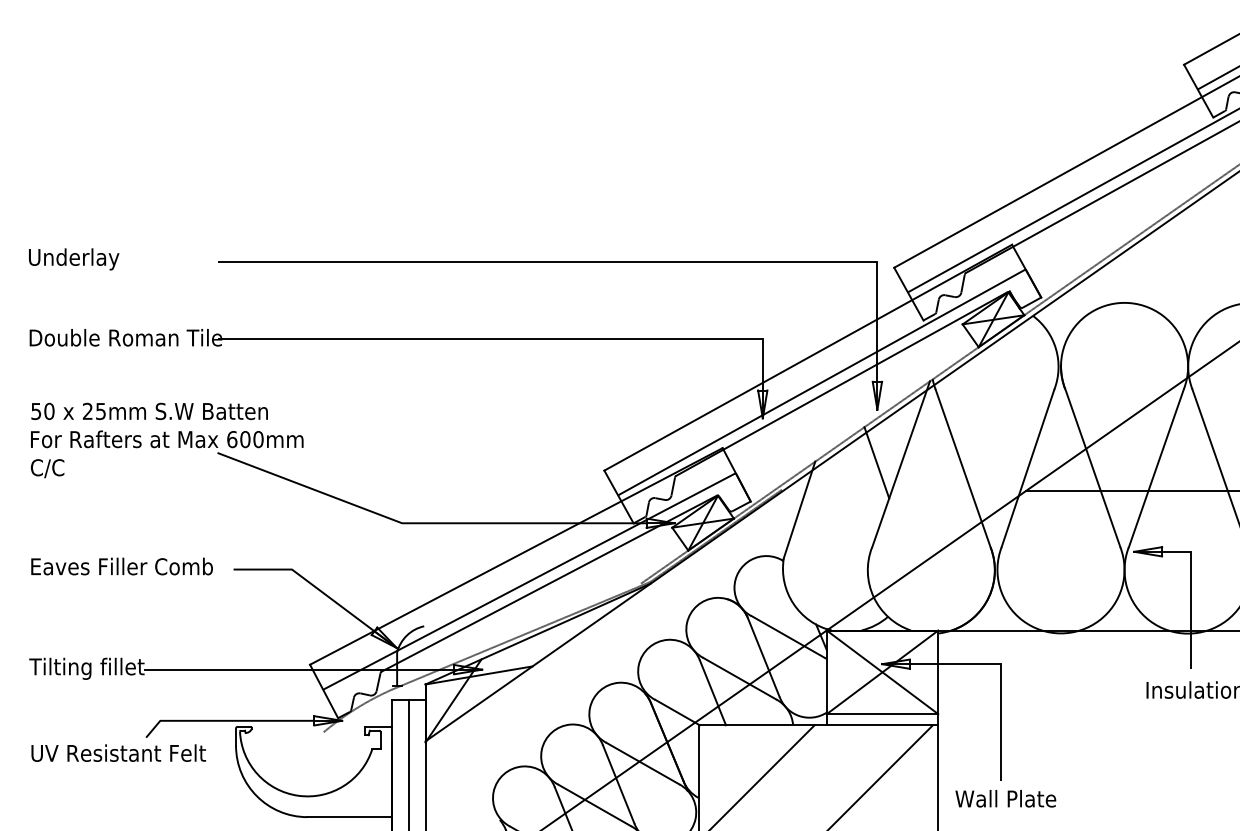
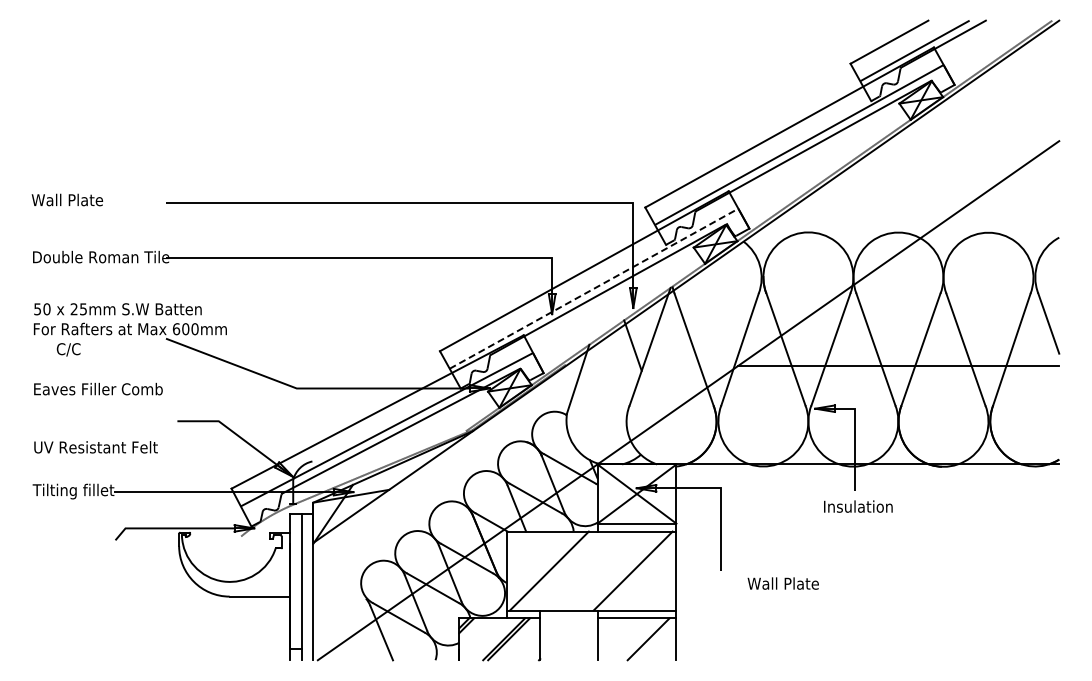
text: (78, 259) -> (67, 201), Underlay -> Wall Plate
line: (822, 382) -> (594, 288), solid -> dashed
text: (47, 468) -> (68, 349), moved
text: (122, 565) -> (98, 388), moved
text: (117, 753) -> (95, 447), moved
text: (1004, 798) -> (782, 583), moved

